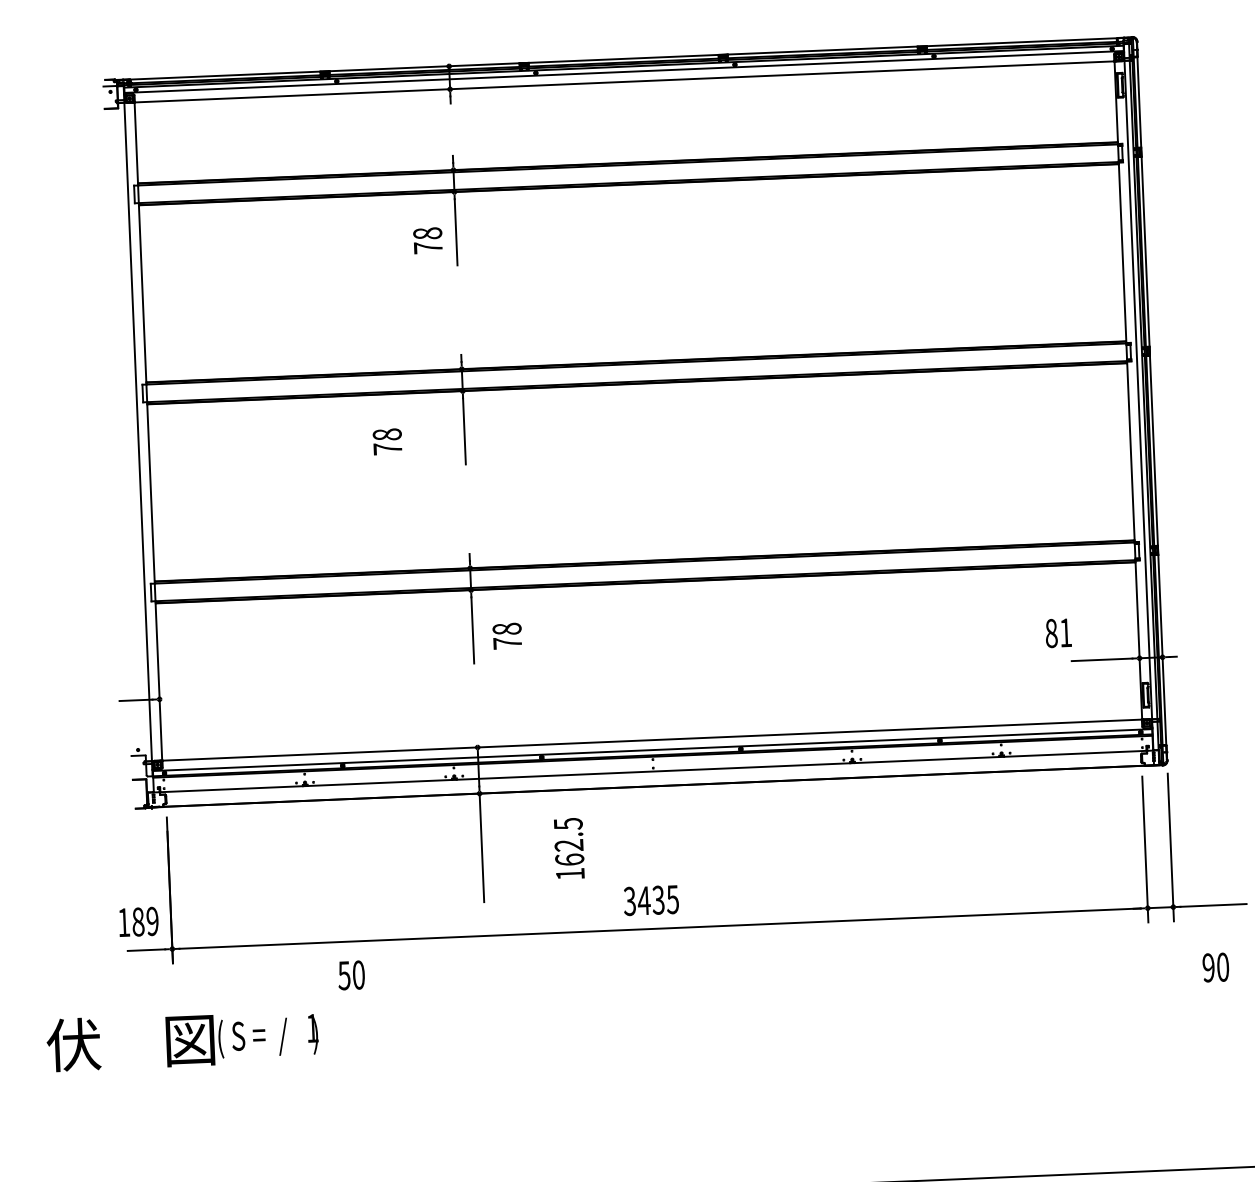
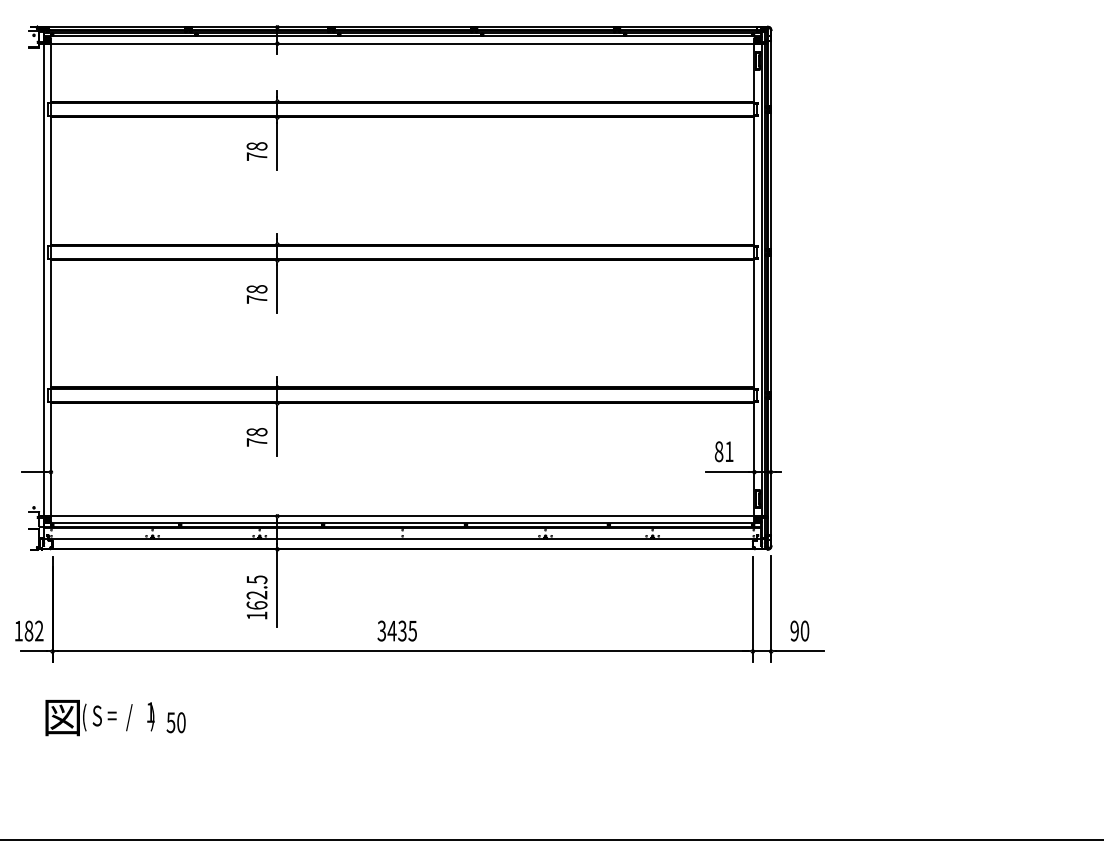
text: (386, 441) -> (256, 294), moved
text: (1059, 632) -> (724, 451), moved
text: (506, 636) -> (256, 437), moved
text: (568, 848) -> (256, 597), moved
text: (152, 921) -> (39, 631), 189 -> 182
text: (1215, 966) -> (799, 630), moved
text: (350, 975) -> (175, 722), moved

